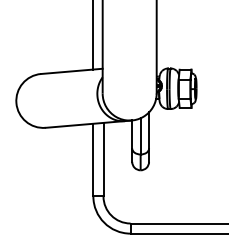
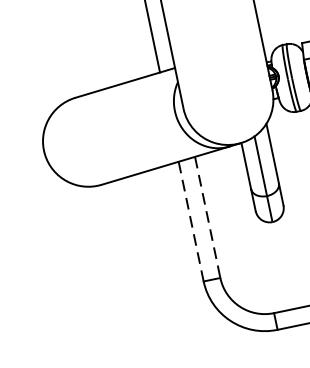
line: (103, 159) -> (207, 217), solid -> dashed
line: (93, 160) -> (191, 222), solid -> dashed

